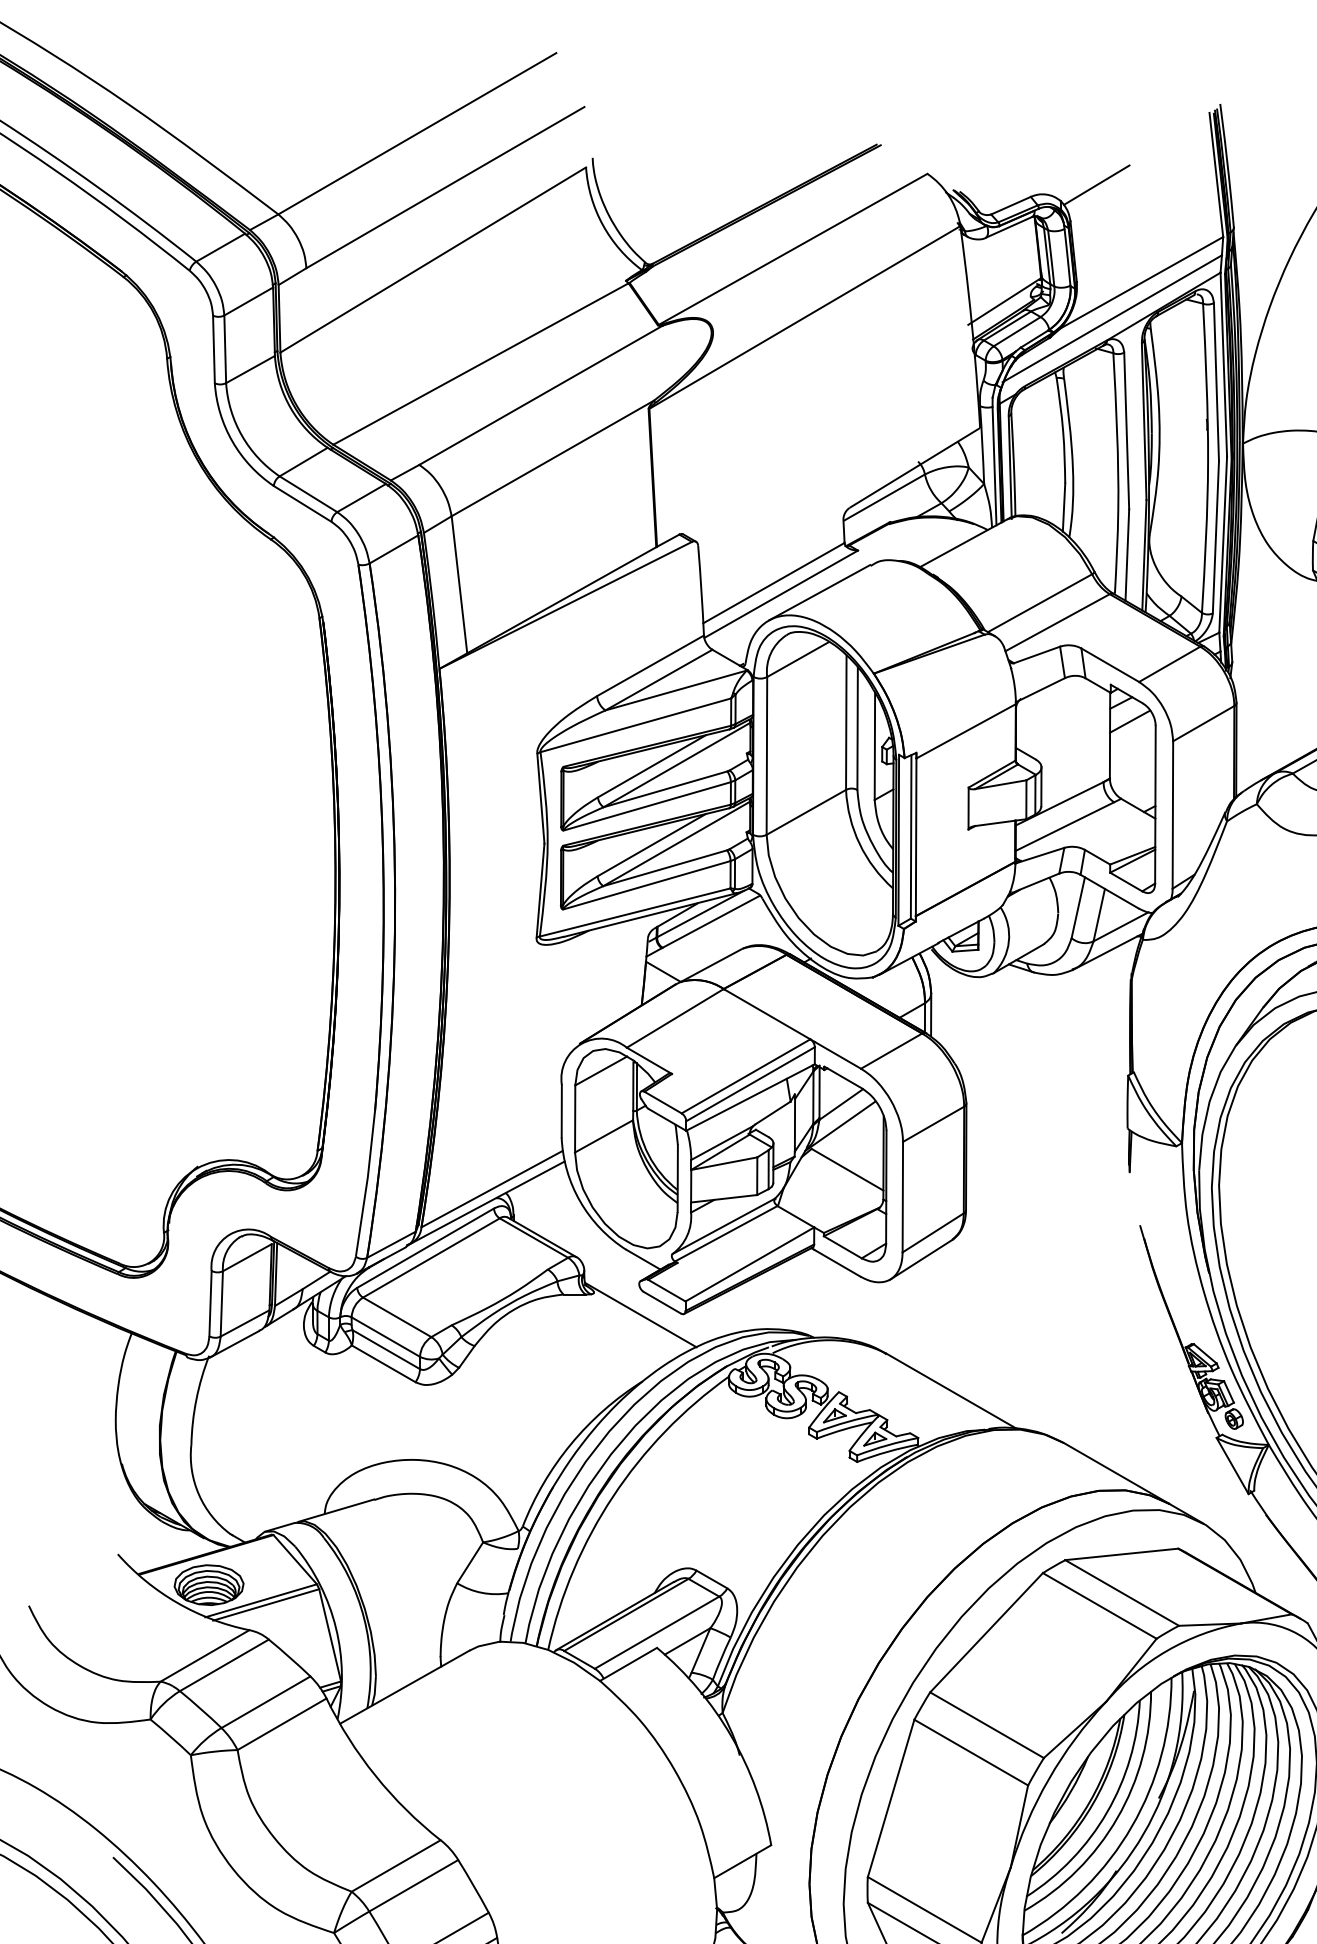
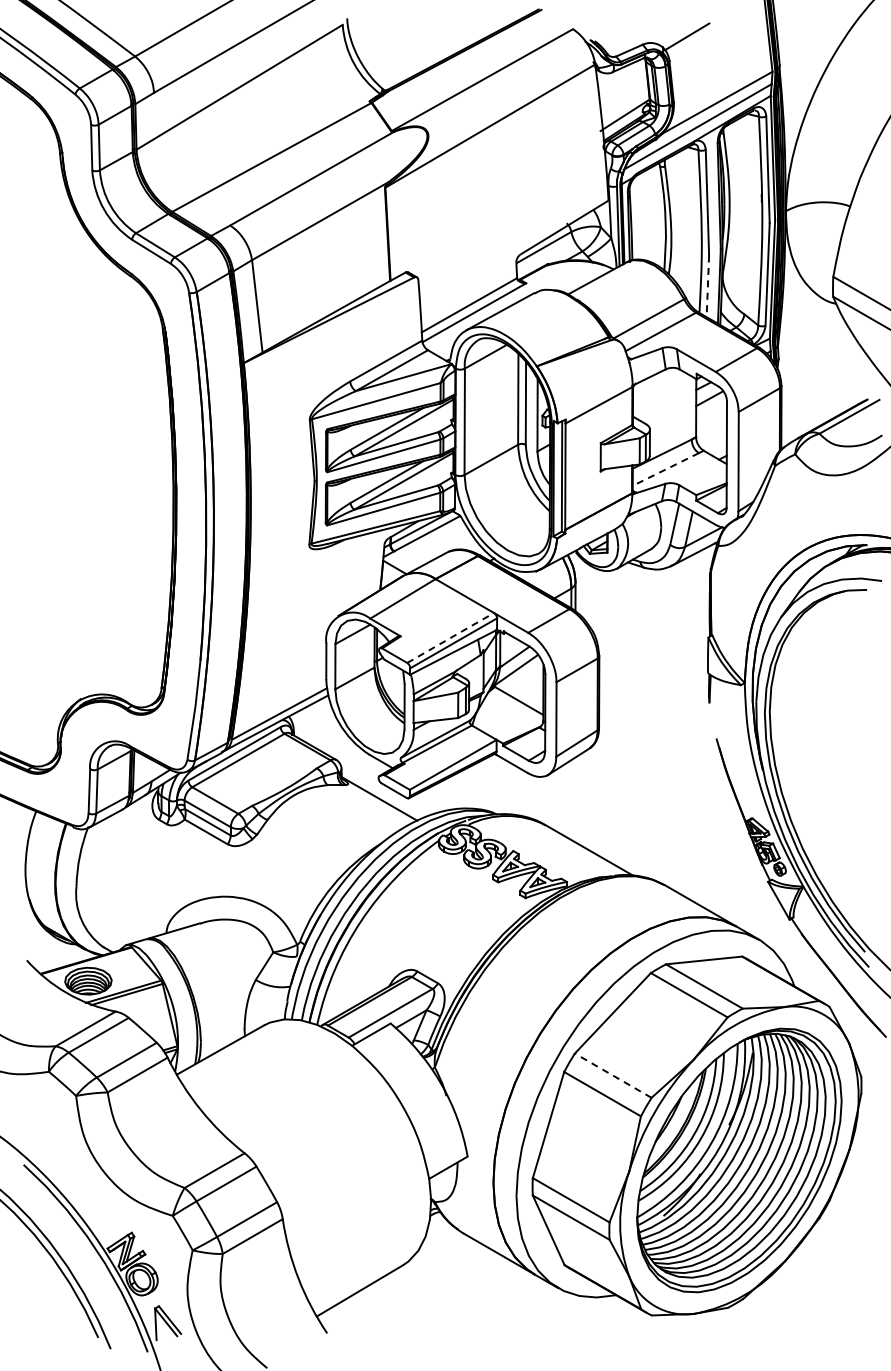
line: (1126, 555) -> (707, 286), solid -> dashed
line: (1064, 826) -> (665, 469), solid -> dashed
line: (747, 1075) -> (451, 637), solid -> dashed
line: (985, 1724) -> (612, 1075), solid -> dashed

